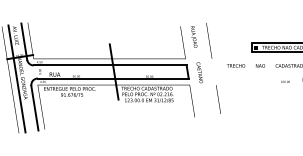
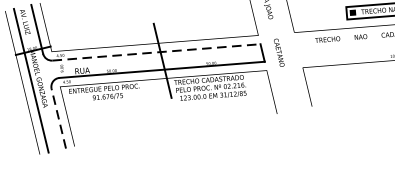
line: (110, 65) -> (156, 52), solid -> dashed
line: (34, 108) -> (58, 119), solid -> dashed

